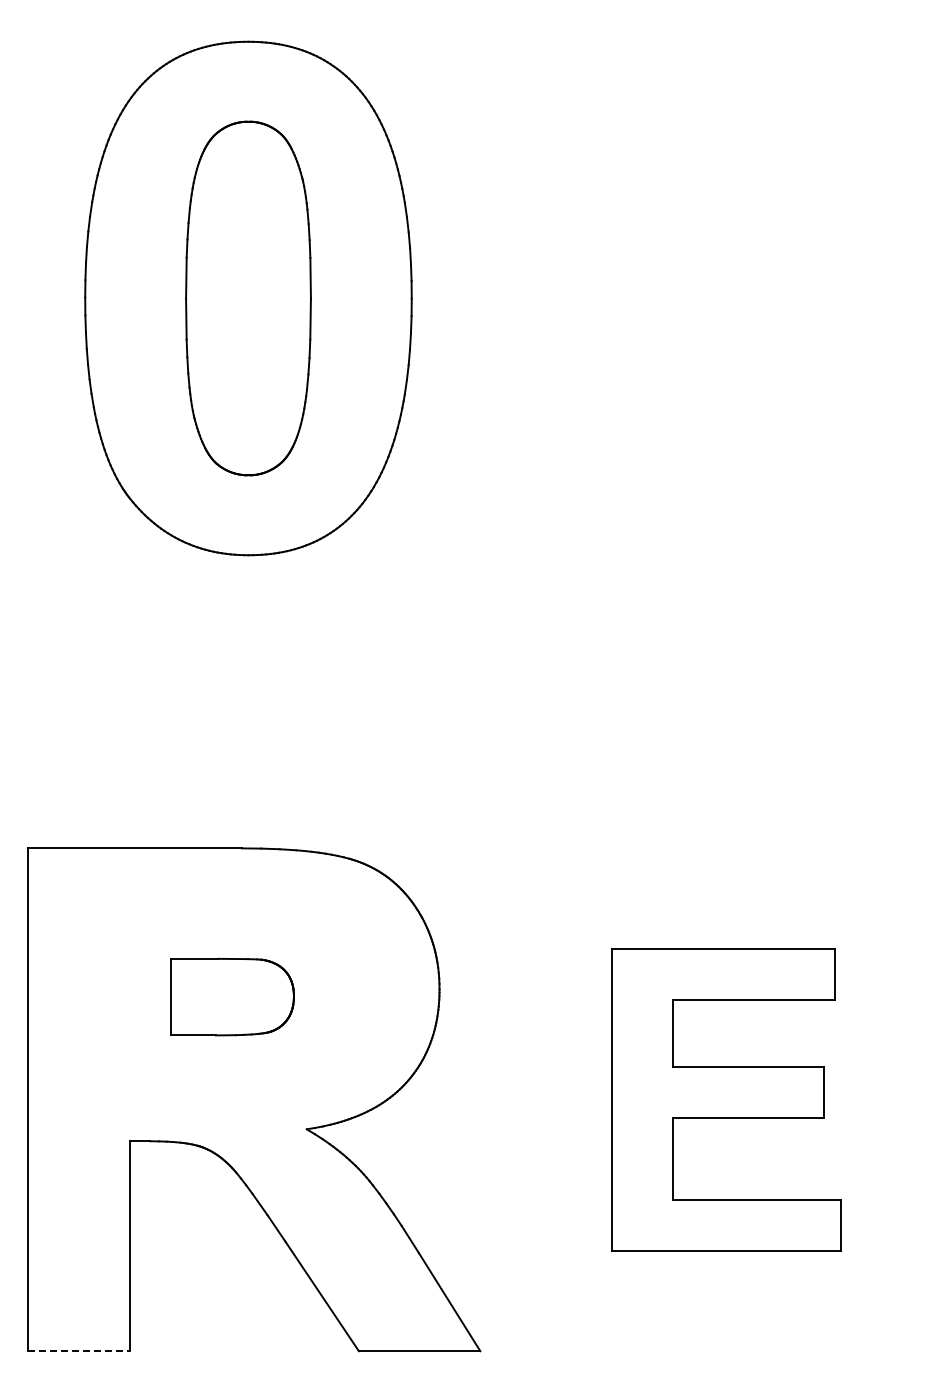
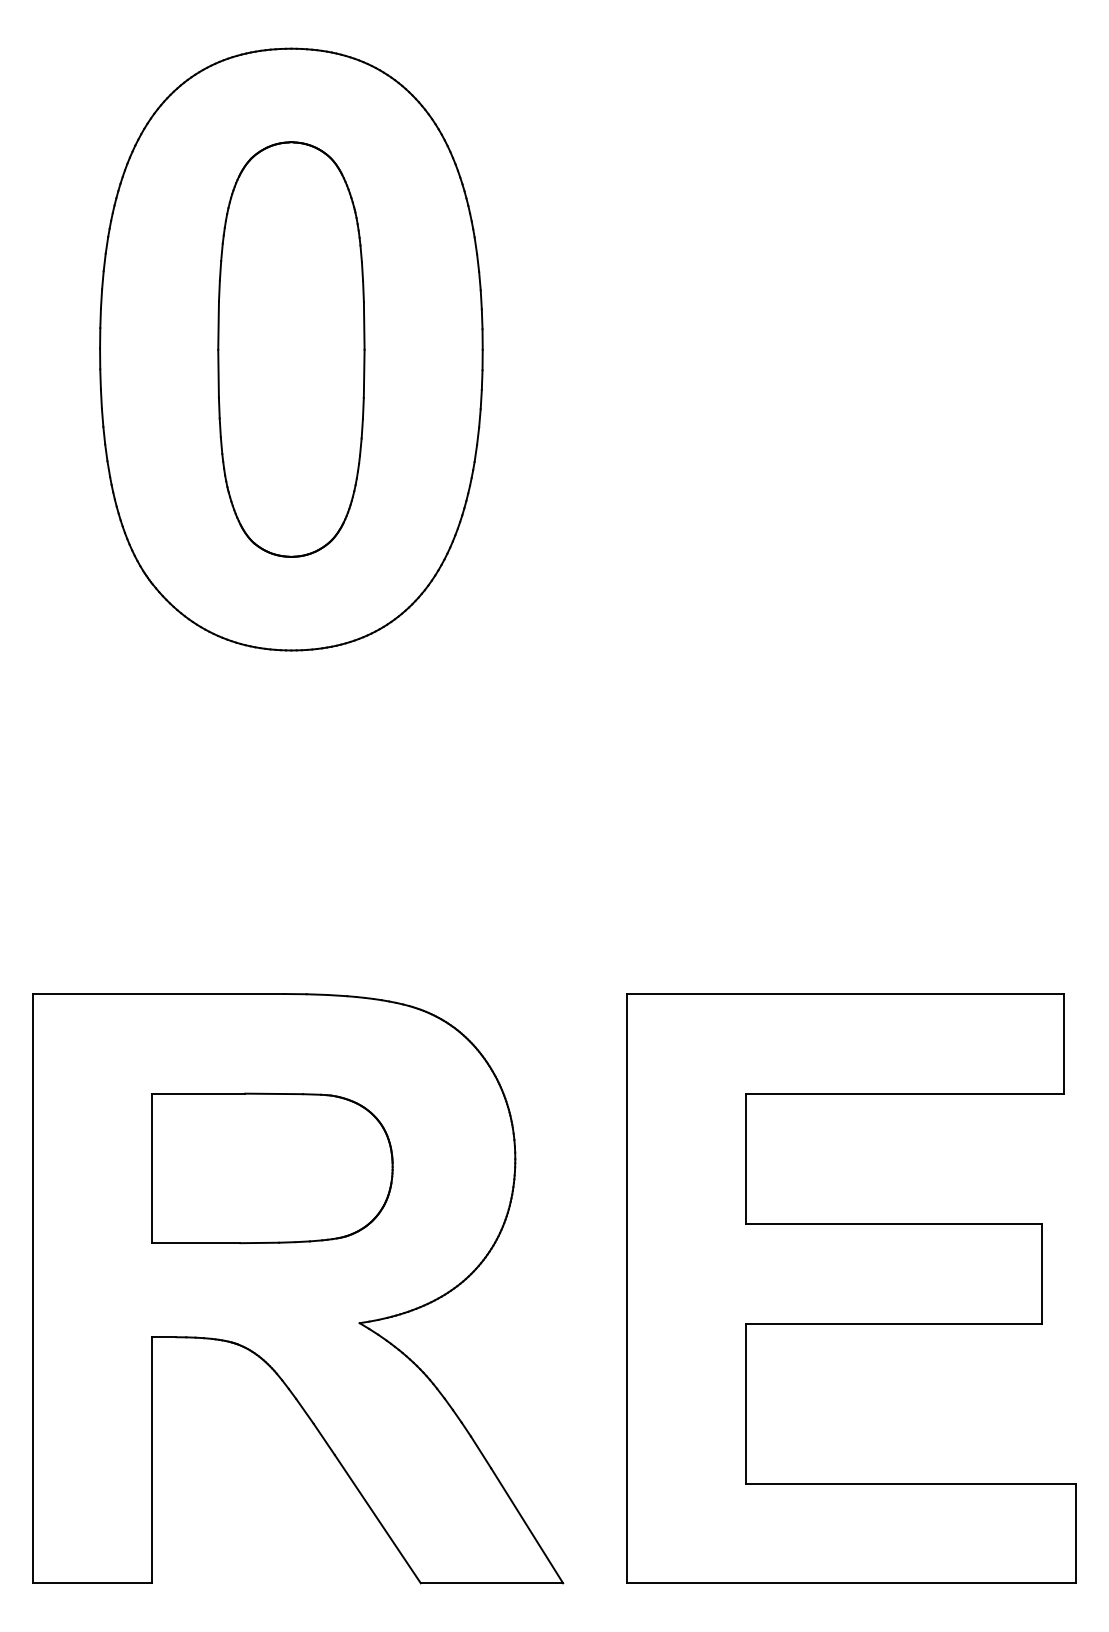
part: (232, 996) -> (272, 1167), size x1.67
part: (726, 1099) -> (851, 1288), size x1.67
line: (79, 1351) -> (93, 1583), dashed -> solid

